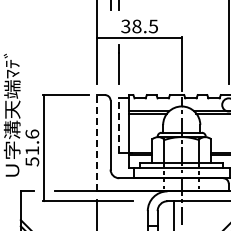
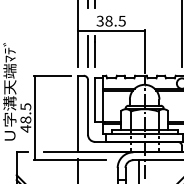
line: (110, 64) -> (88, 51), added
line: (119, 125) -> (95, 99), dashed -> solid
line: (97, 142) -> (77, 113), dashed -> solid
text: (32, 147) -> (25, 117), 51.6 -> 48.5

